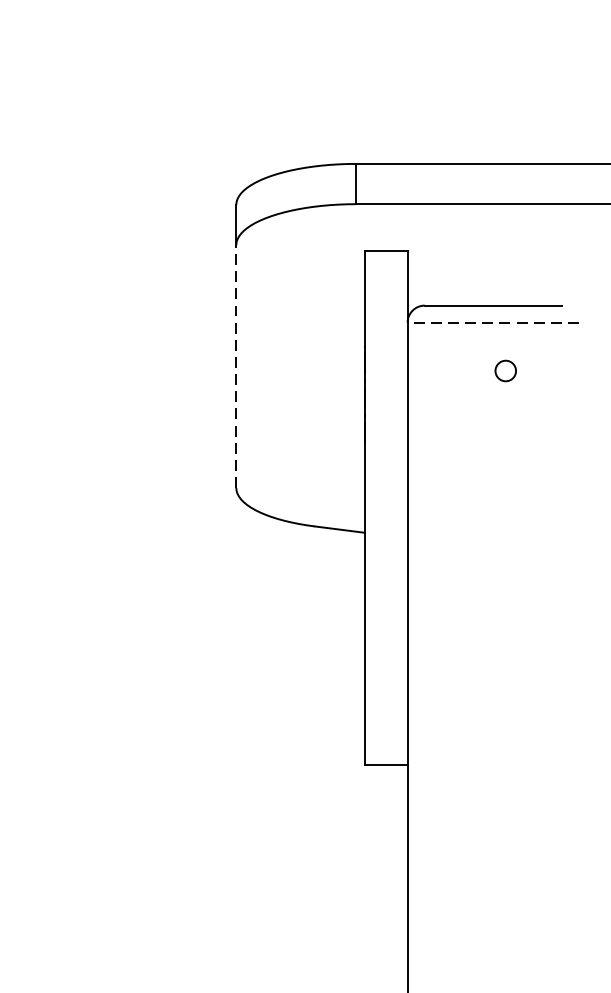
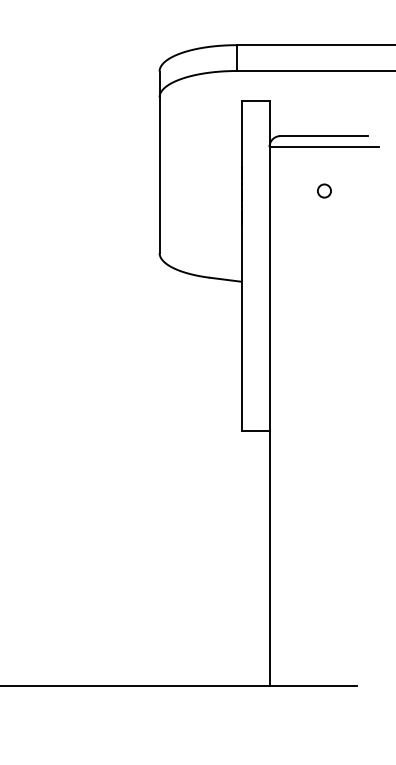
line: (493, 323) -> (324, 147), dashed -> solid
line: (236, 367) -> (159, 175), dashed -> solid
circle: (505, 370) -> (324, 190), moved

